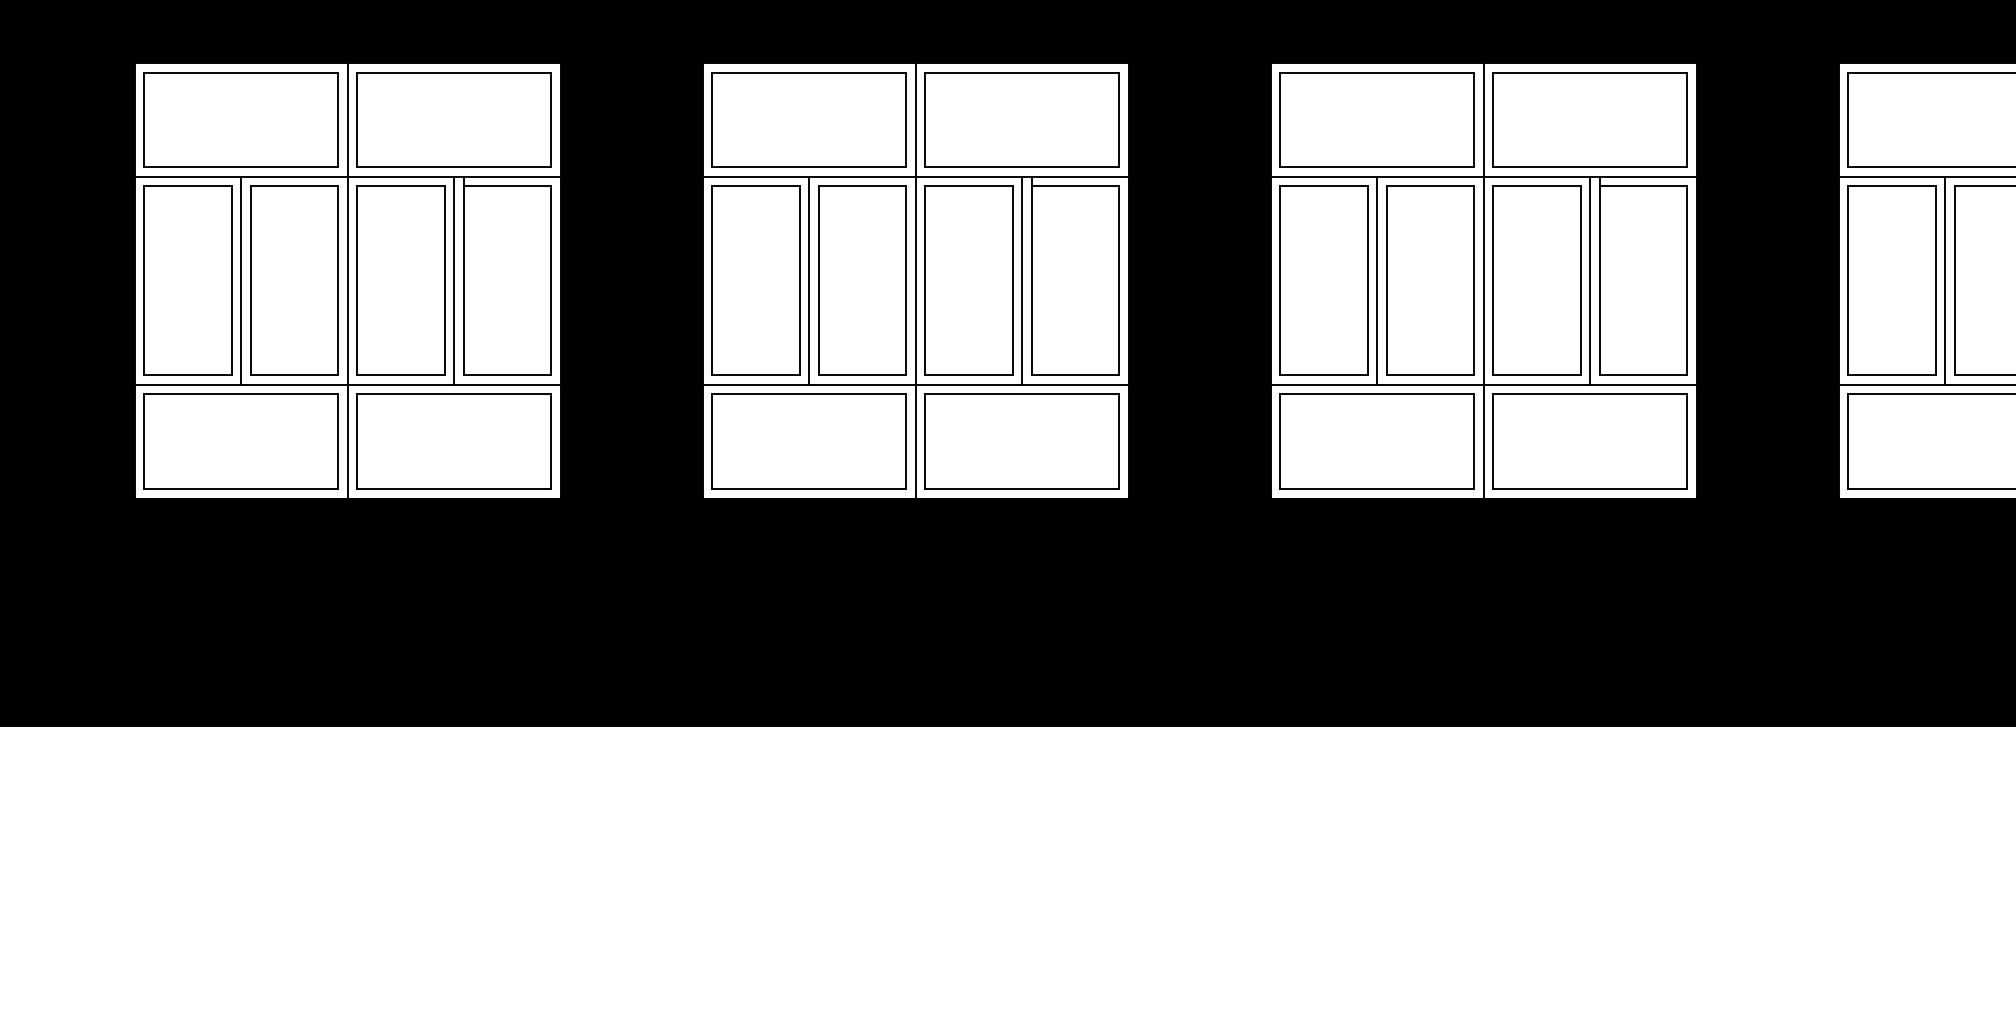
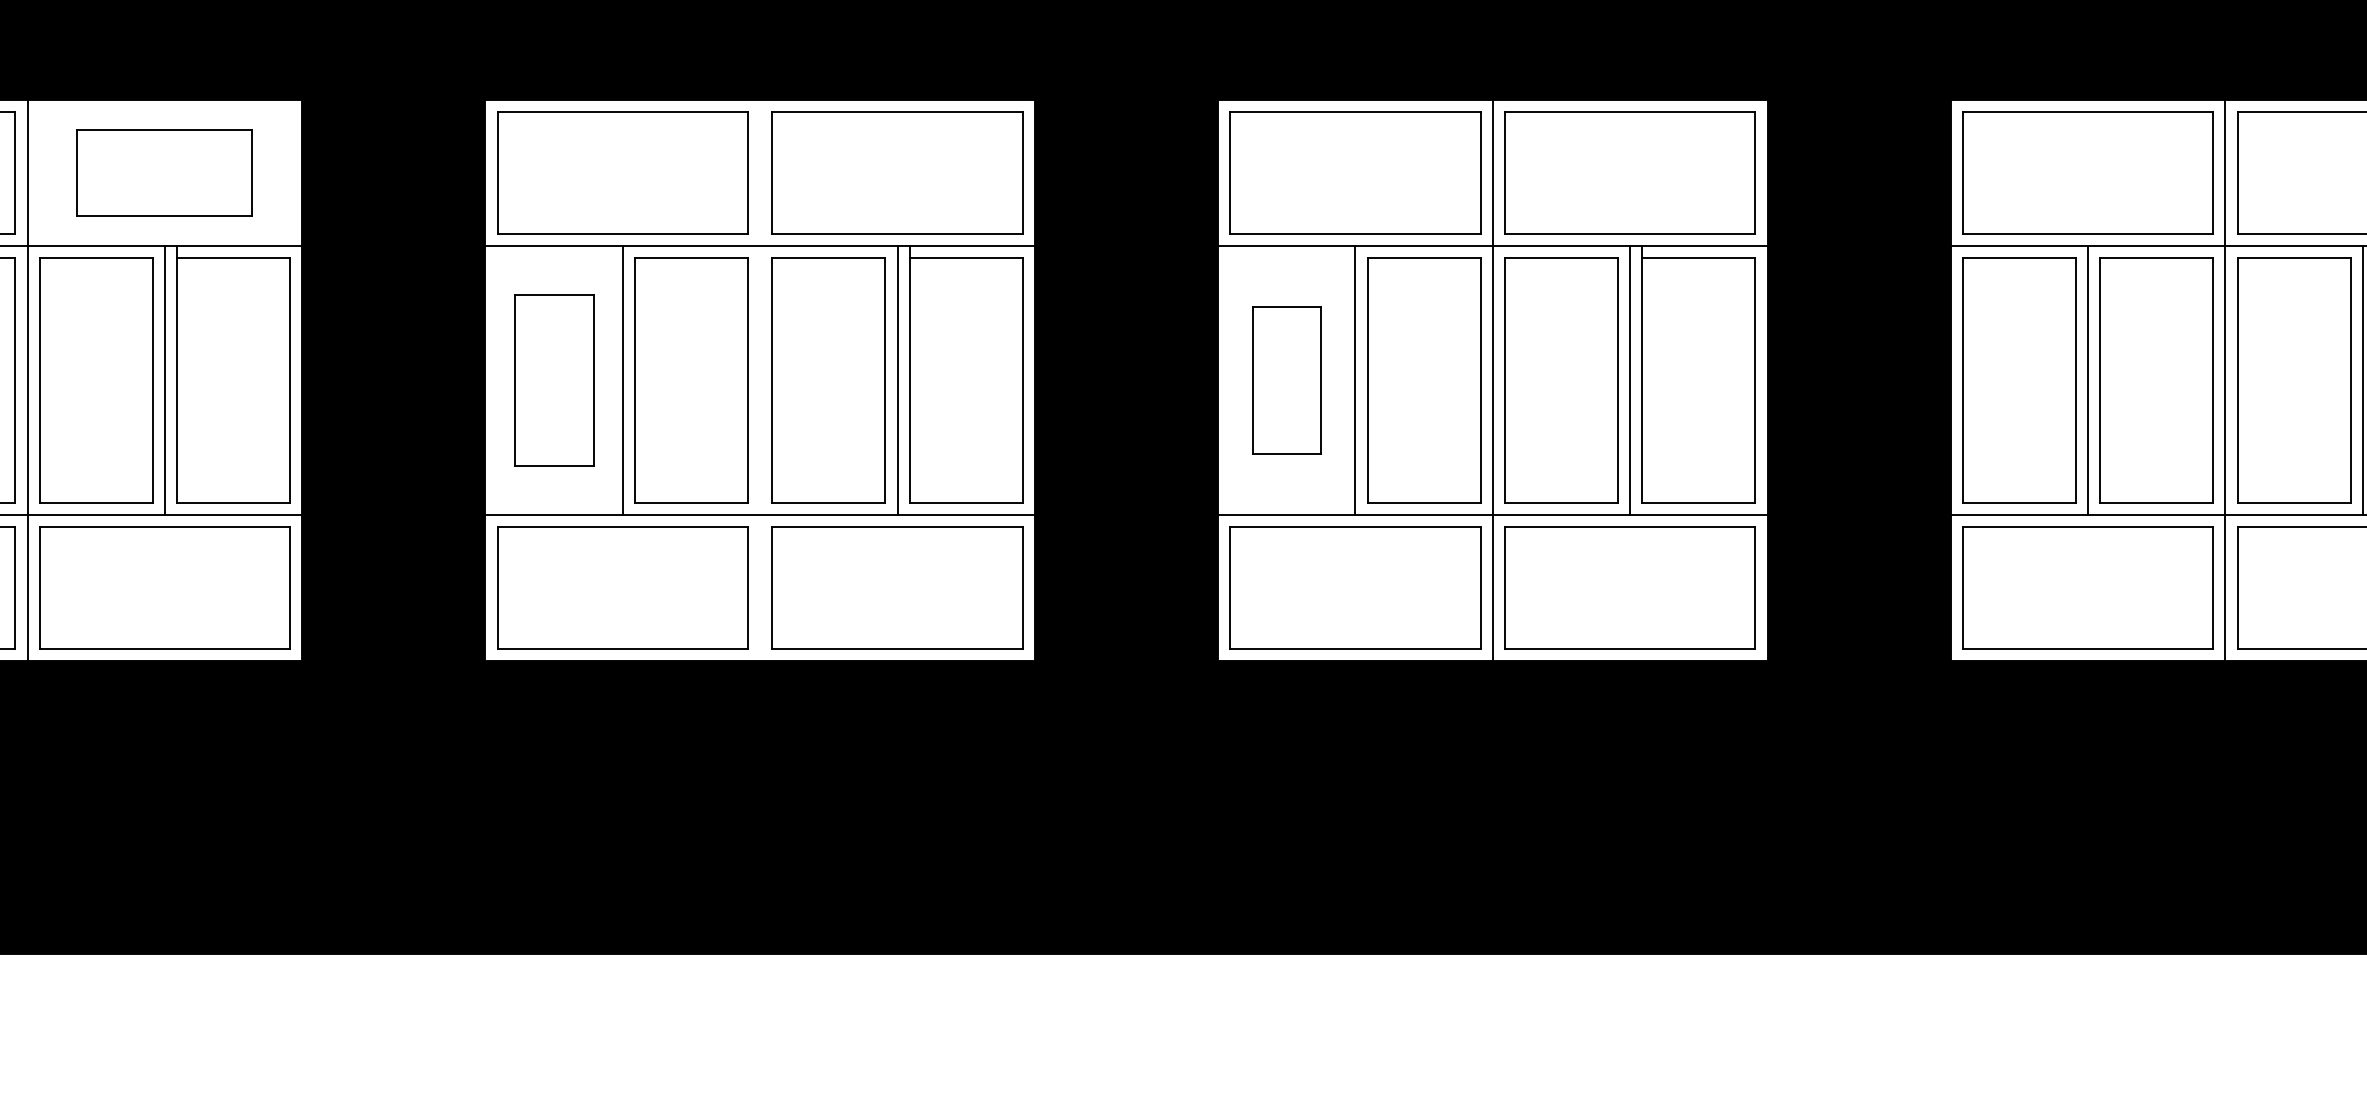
part: (453, 119) -> (164, 172), size x0.7
part: (755, 280) -> (553, 380), size x0.7
line: (915, 280) -> (759, 380), removed
part: (1323, 280) -> (1286, 380), size x0.6

